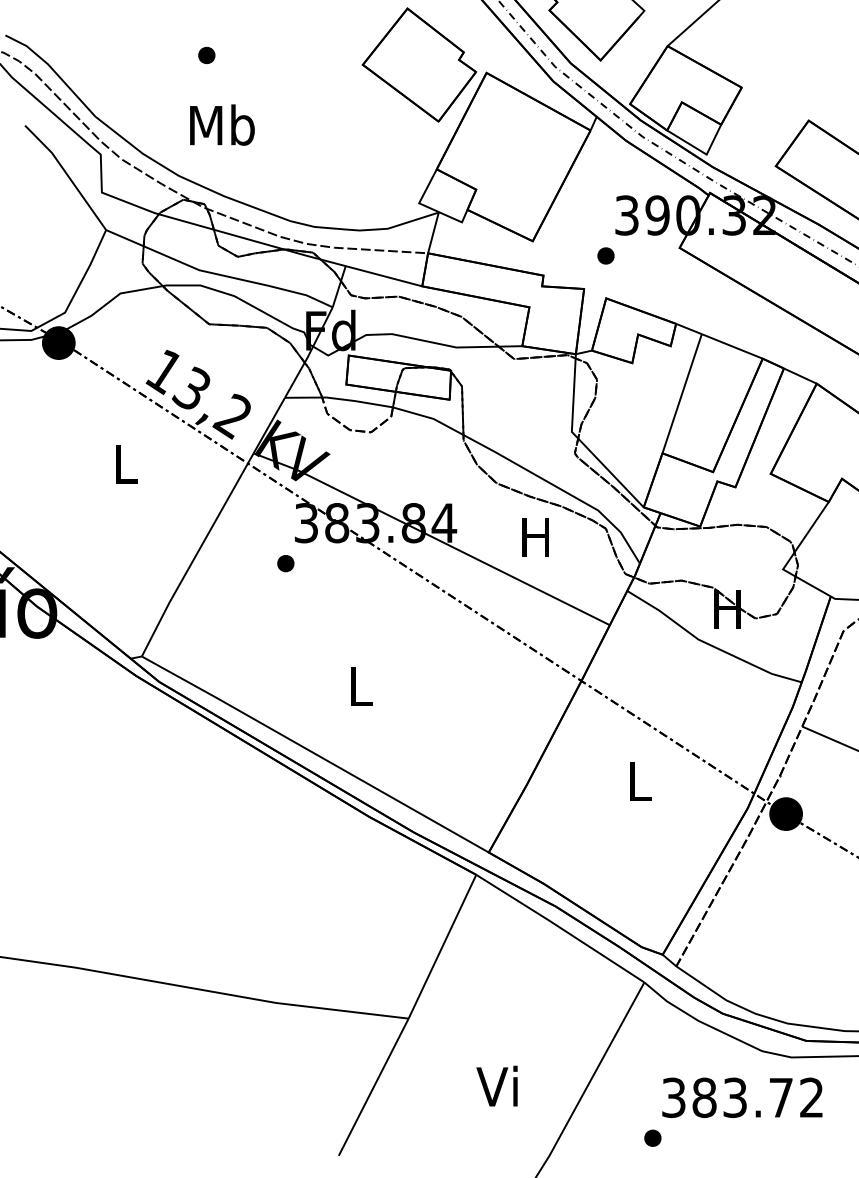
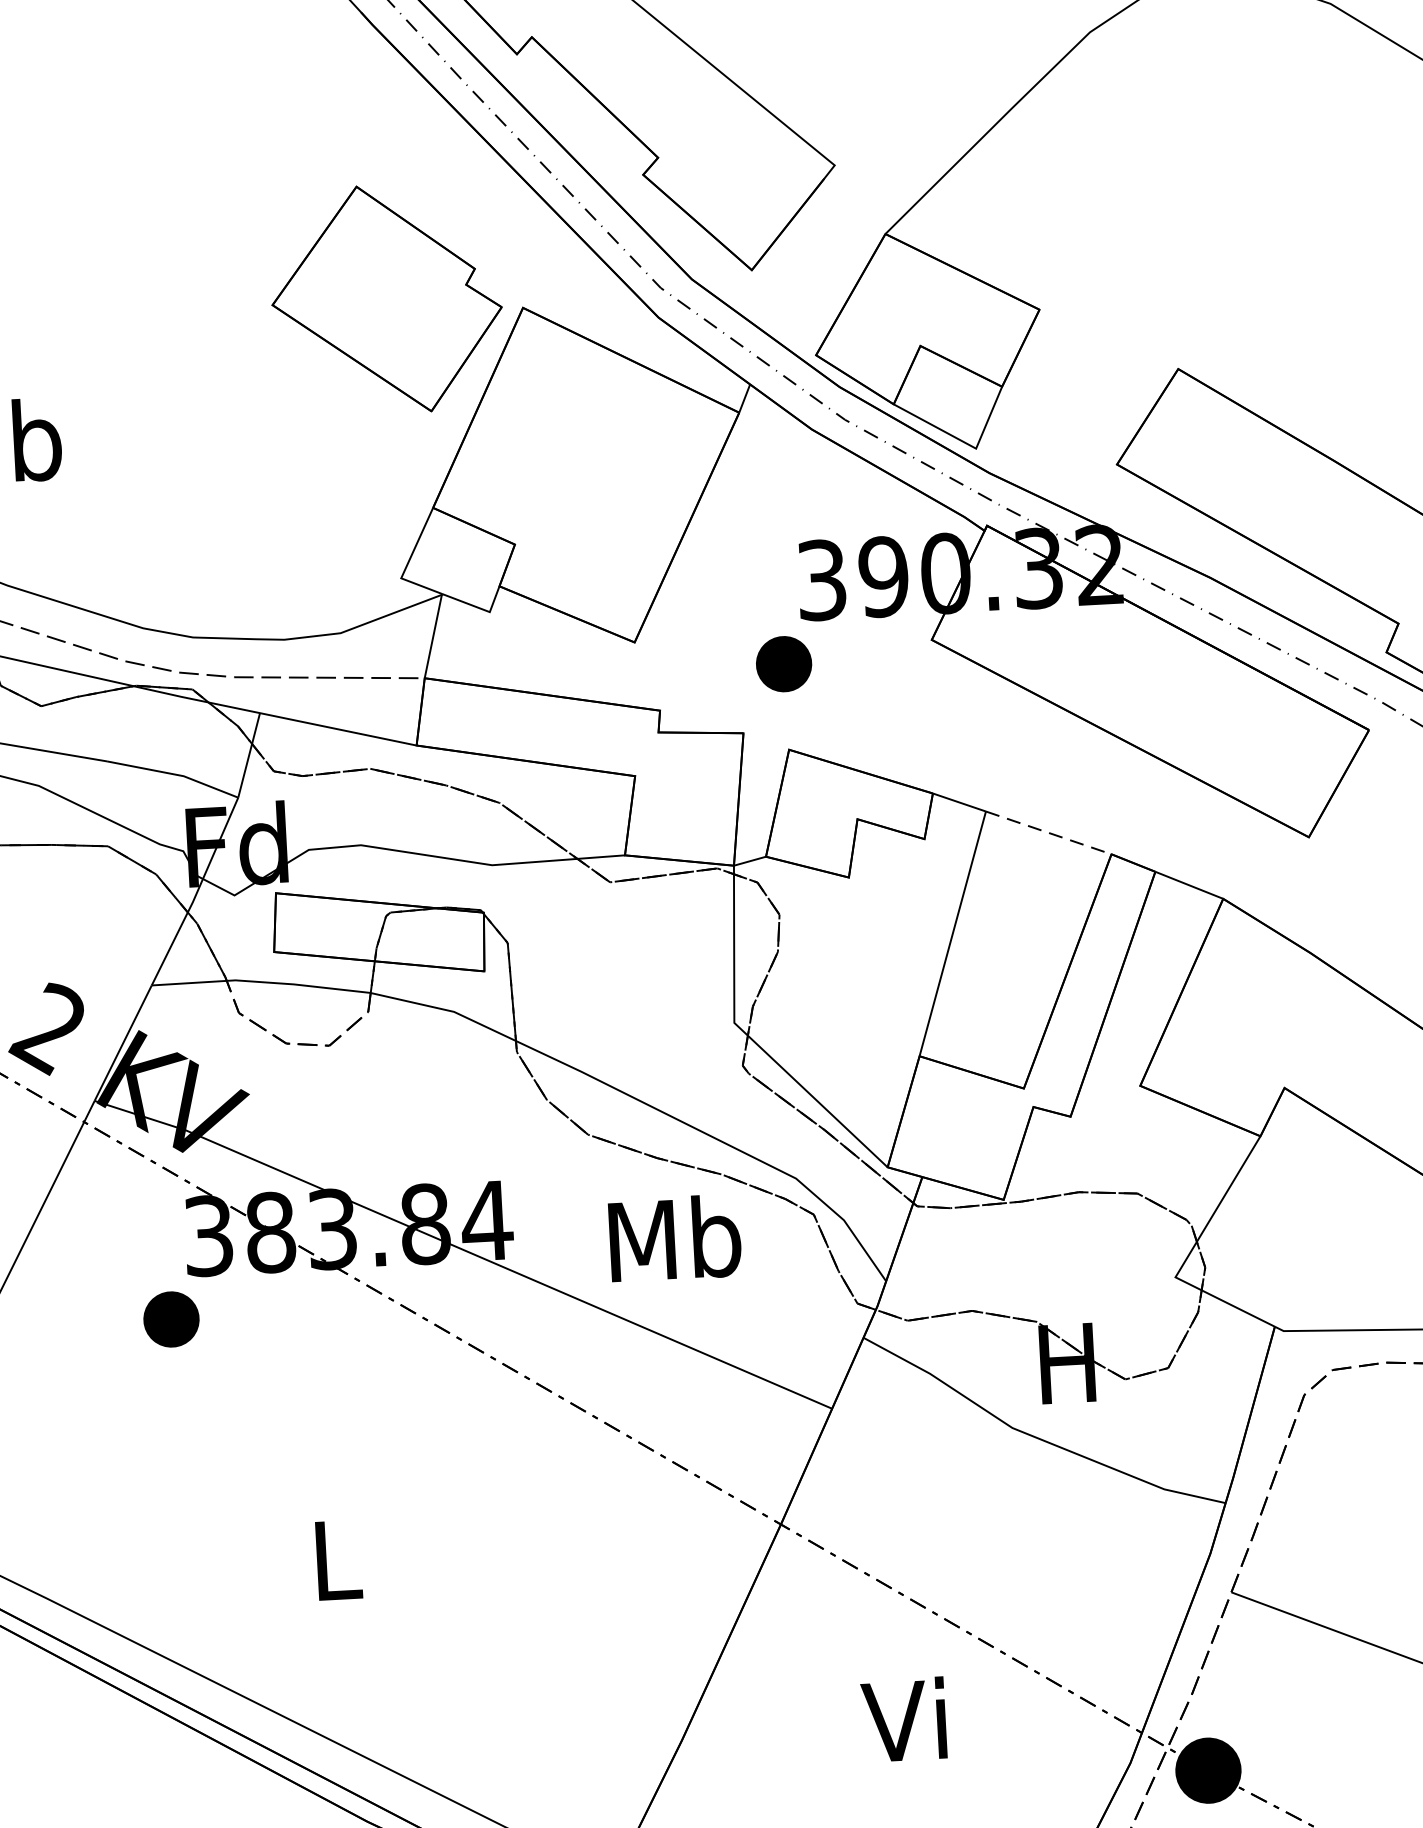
part: (605, 255) -> (782, 663), size x1.6
line: (732, 346) -> (1049, 833), solid -> dashed
text: (536, 536) -> (674, 1237), H -> Mb
part: (285, 563) -> (170, 1319), size x1.6
text: (636, 780) -> (902, 1719), L -> Vi

